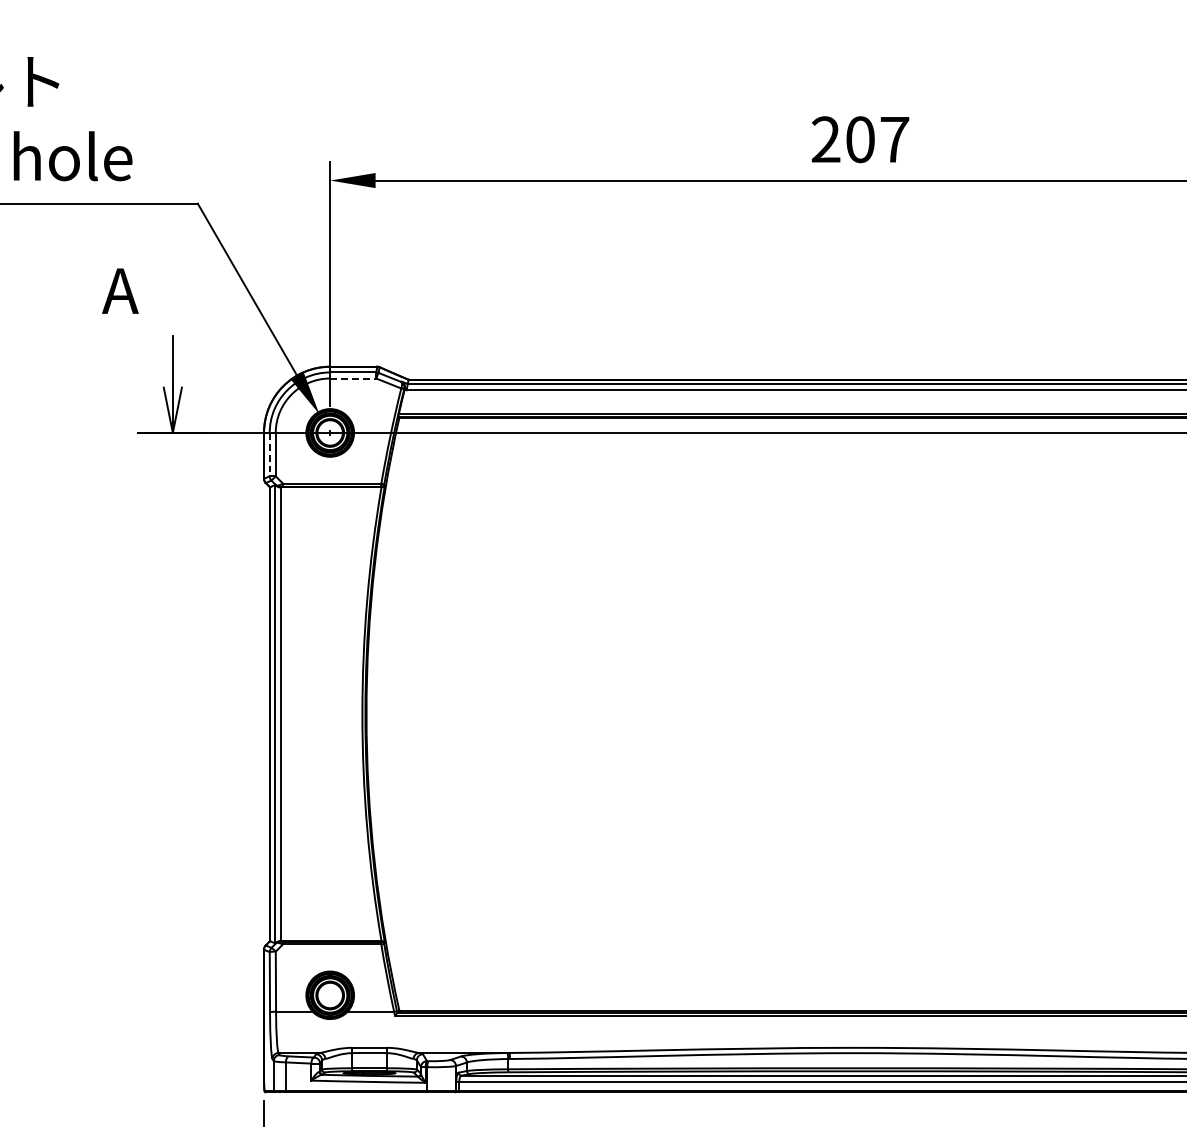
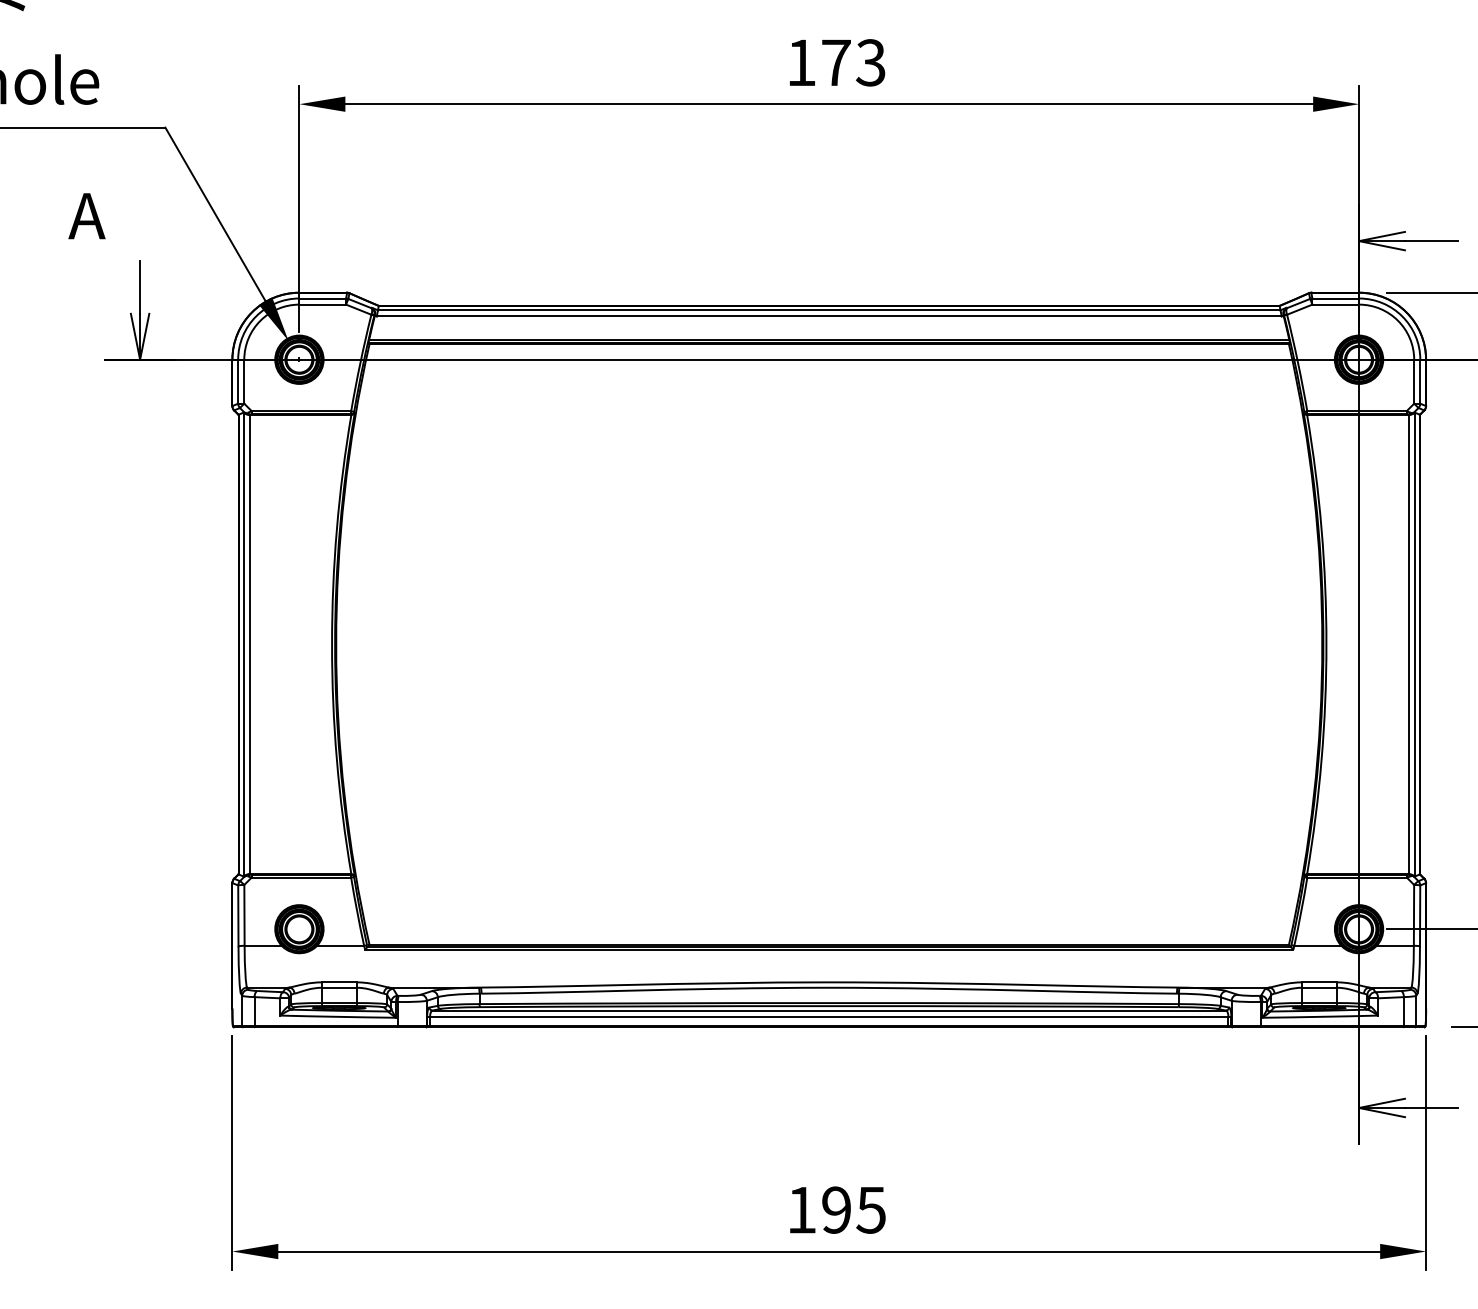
text: (860, 139) -> (836, 62), 207 -> 173
line: (353, 378) -> (323, 304), dashed -> solid
line: (270, 454) -> (238, 381), dashed -> solid

